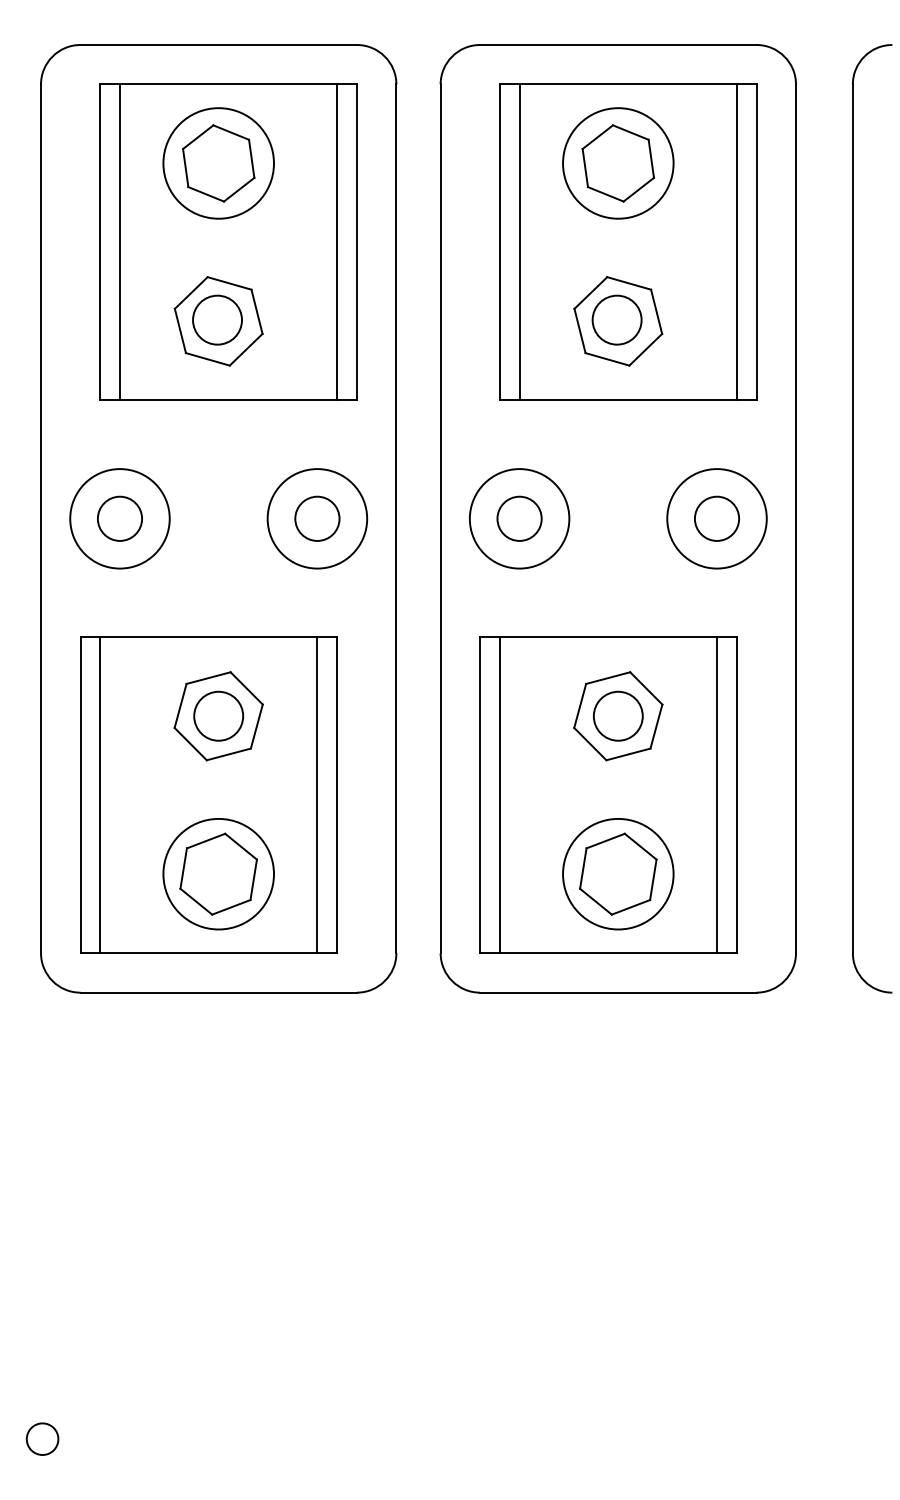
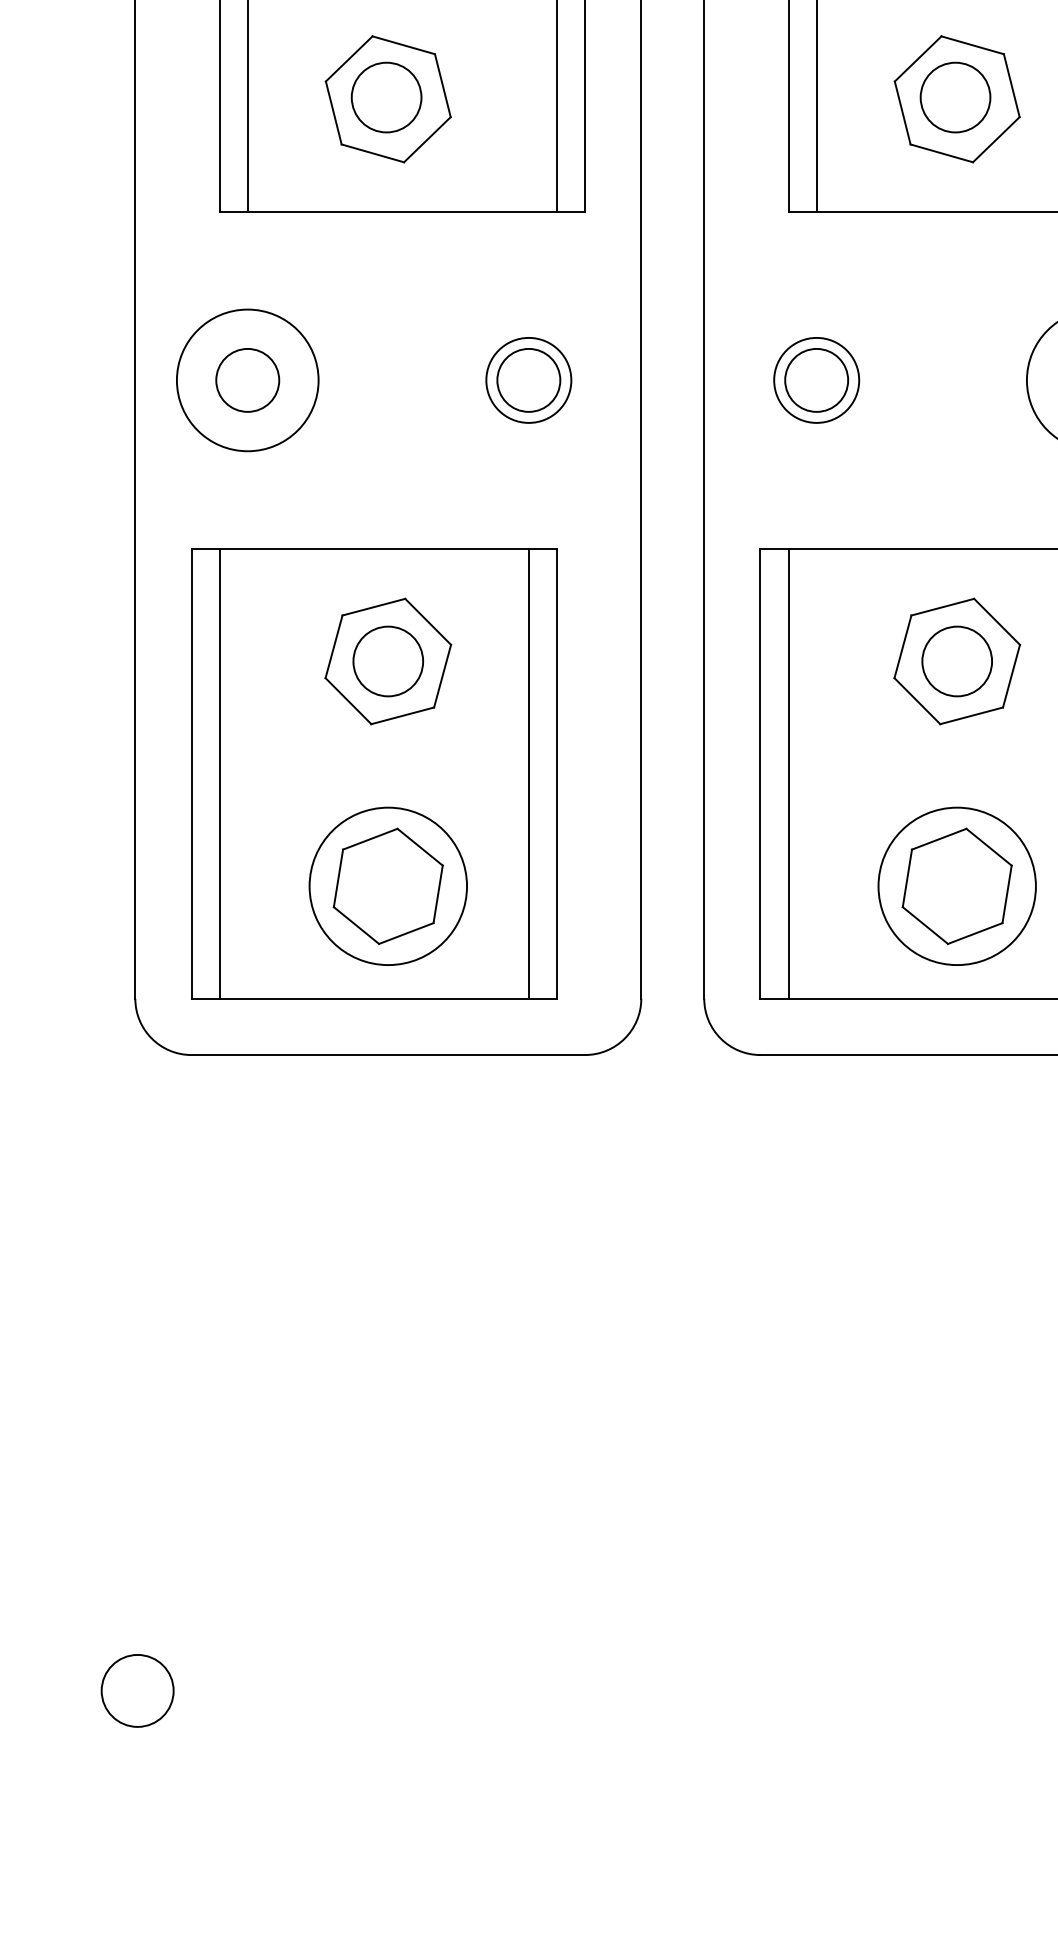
circle: (317, 518) -> (528, 379), size x0.6
circle: (519, 518) -> (816, 379), size x0.6
circle: (42, 1438) -> (137, 1689), size x1.6

